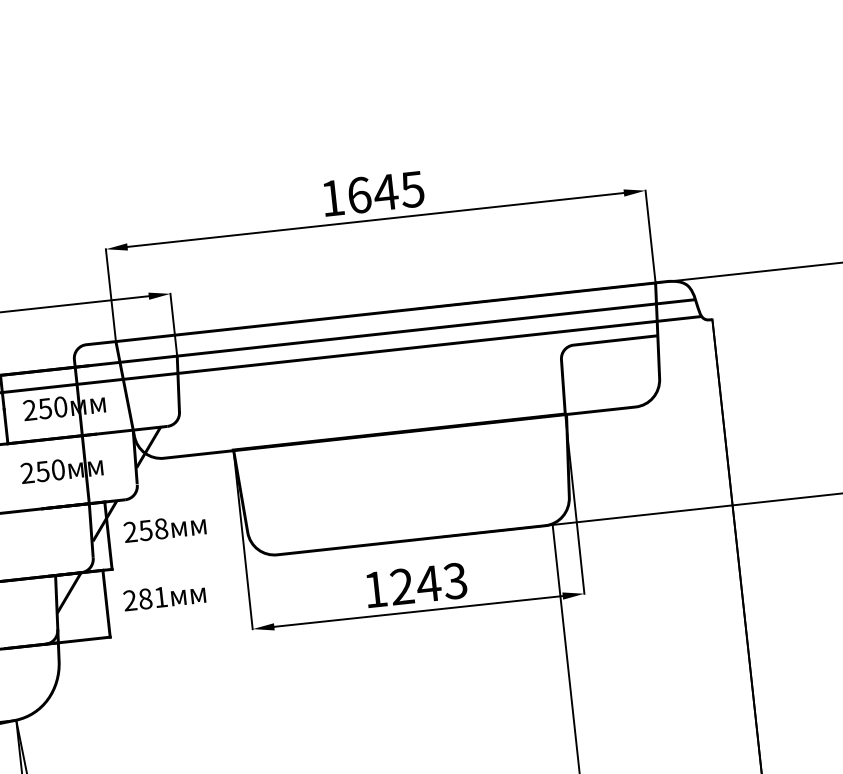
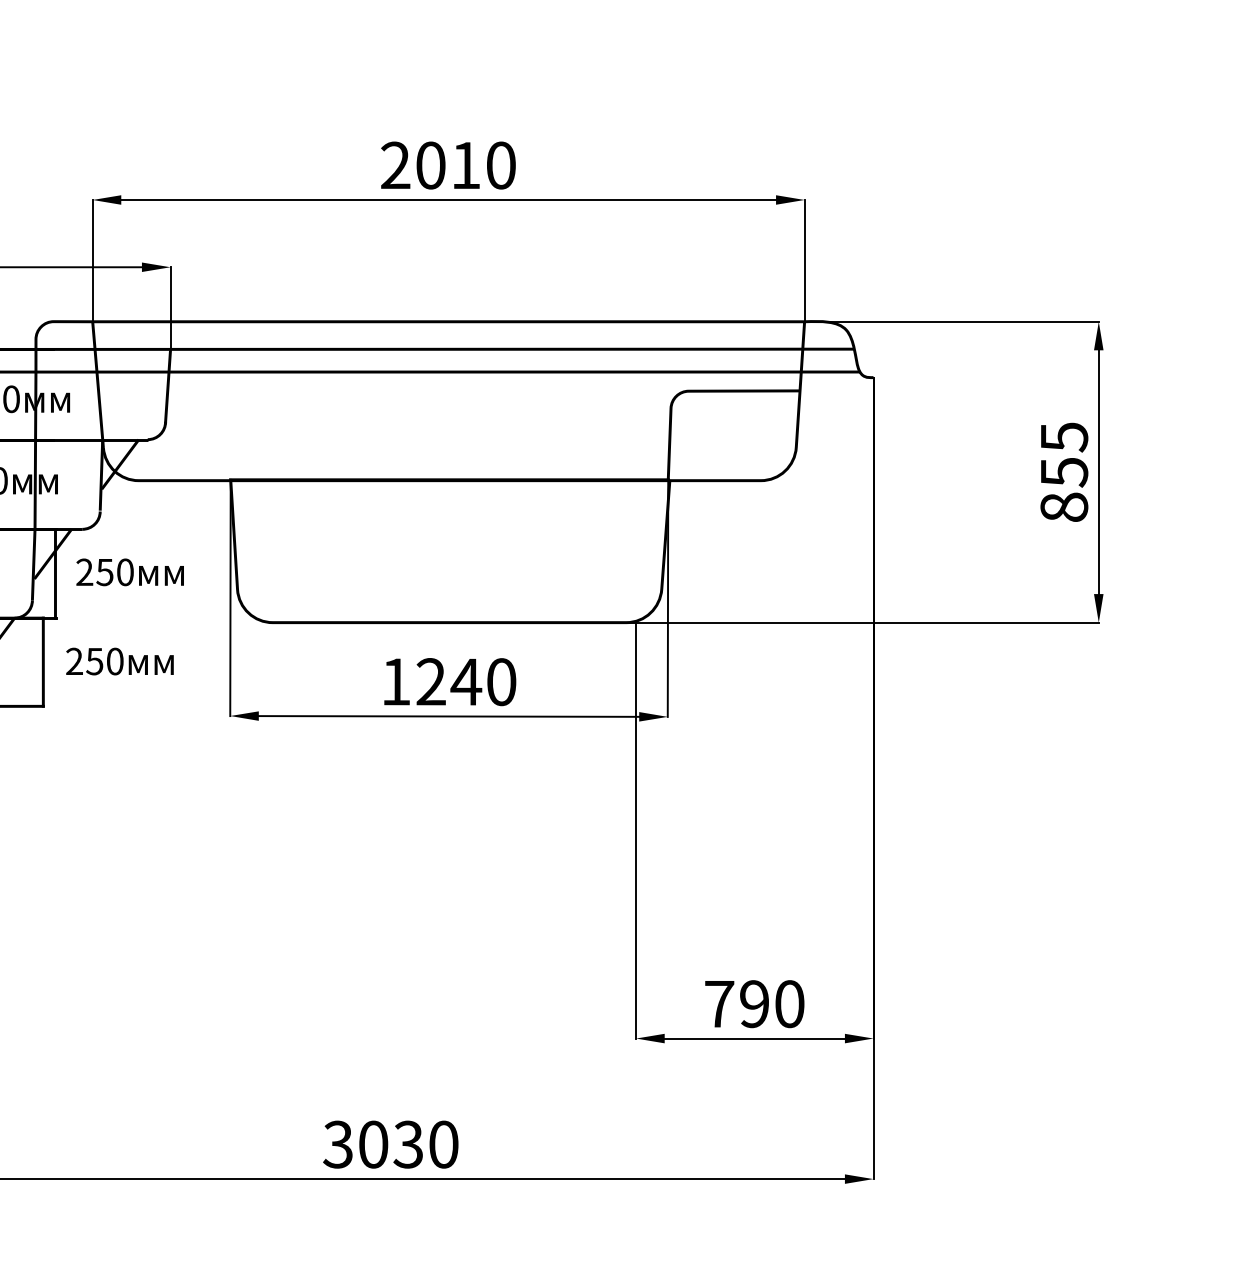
text: (372, 193) -> (448, 165), 1645 -> 2010
text: (161, 528) -> (125, 572), 258 -> 250
text: (455, 581) -> (501, 682), 1243 -> 1240
text: (152, 598) -> (104, 661), 281 -> 250

